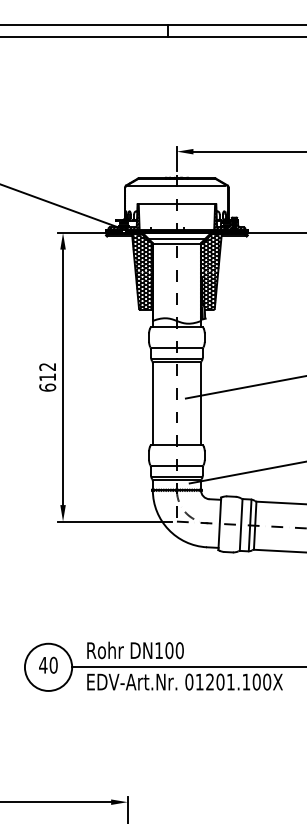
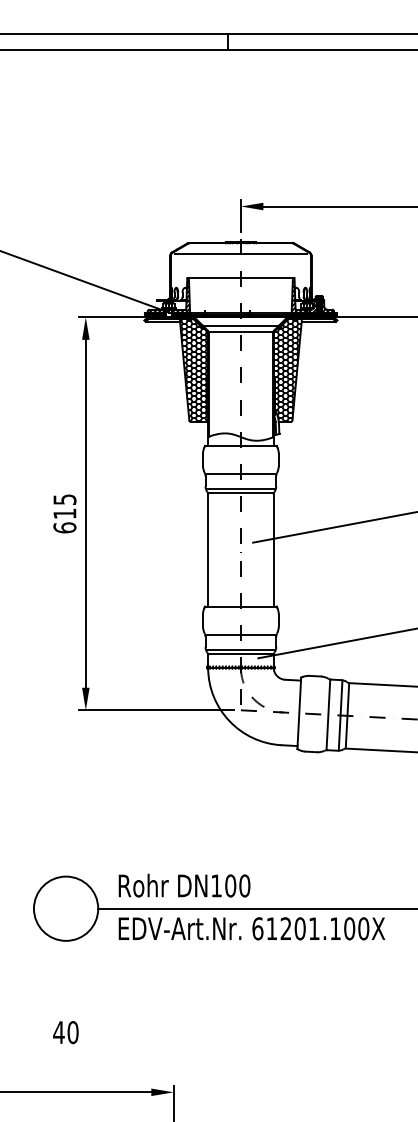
text: (47, 366) -> (64, 499), 612 -> 615
text: (48, 664) -> (66, 1031), moved
text: (189, 681) -> (258, 927), 01201.100X -> 61201.100X

